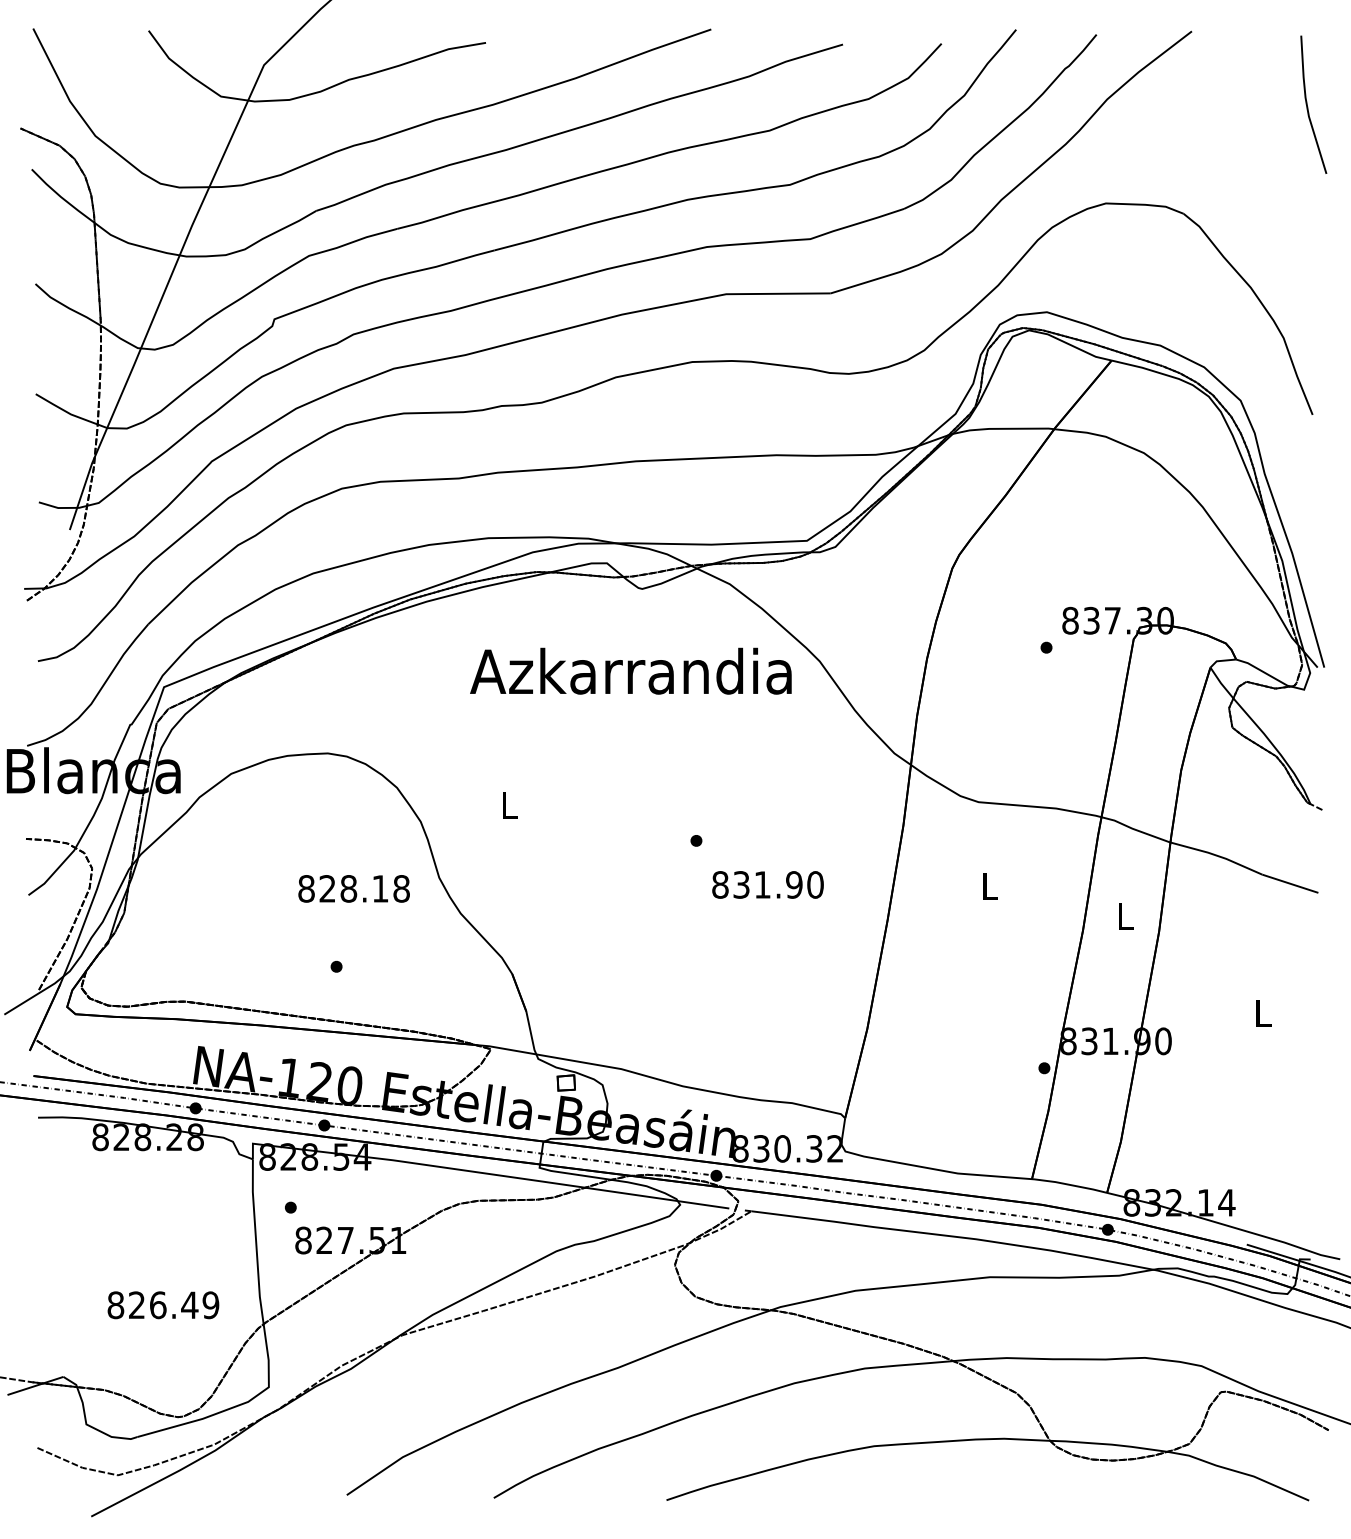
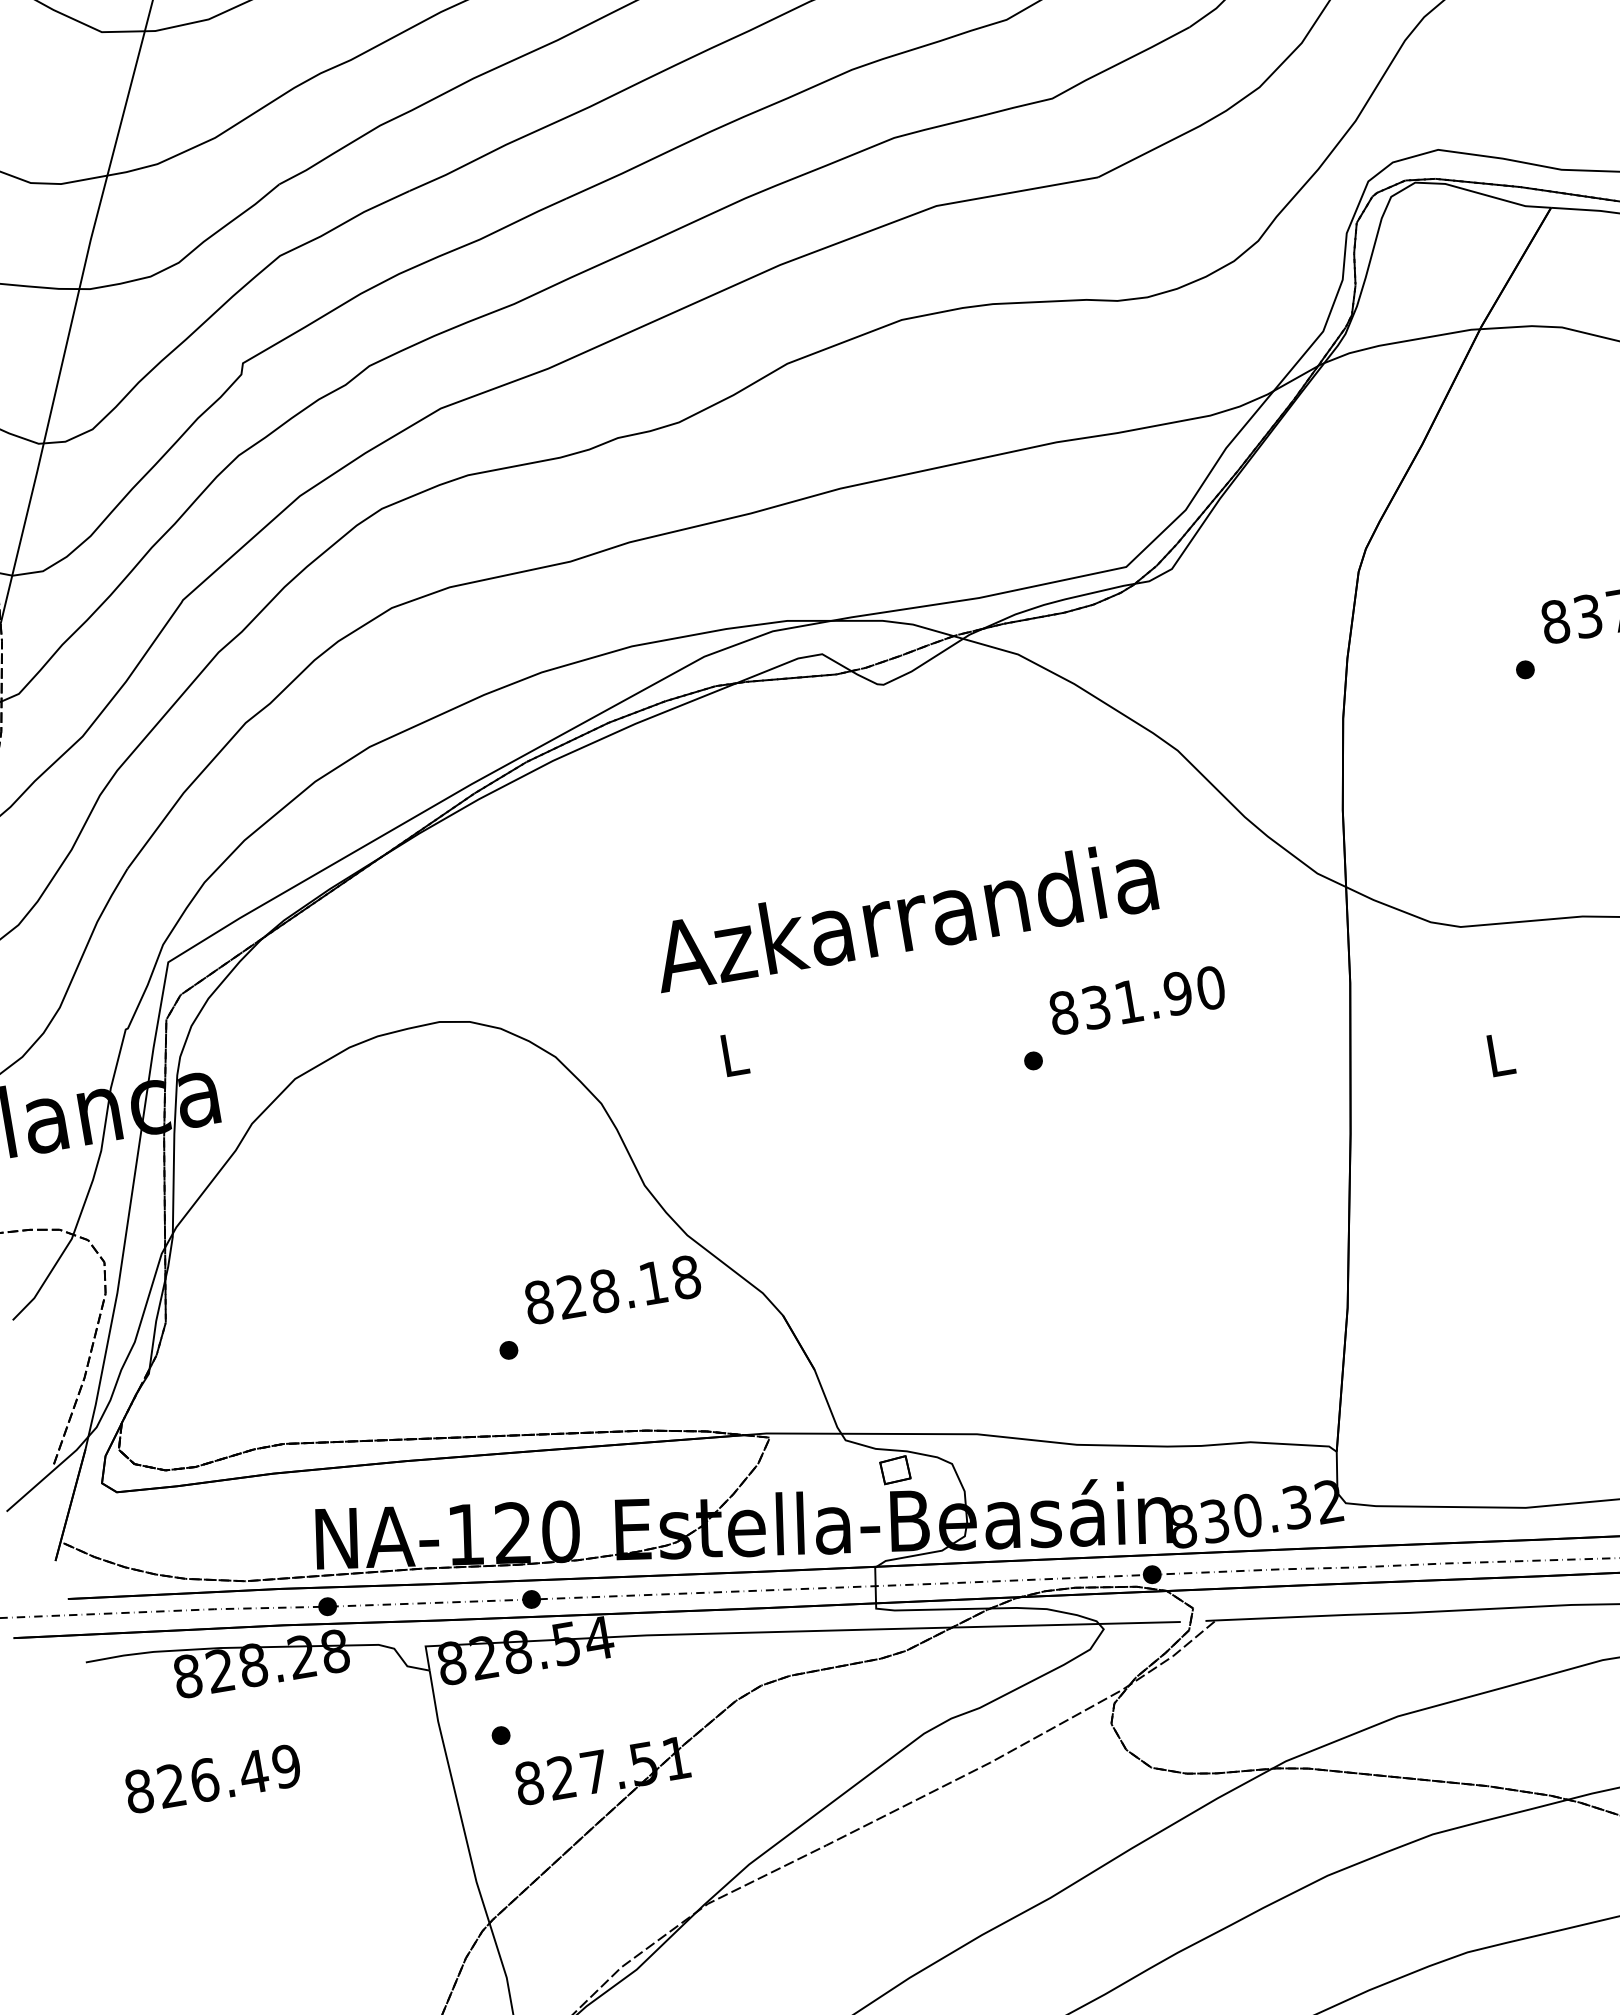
text: (630, 670) -> (903, 914), moved
text: (767, 884) -> (1136, 999), moved
text: (353, 888) -> (611, 1289), moved
text: (163, 1305) -> (213, 1779), moved

